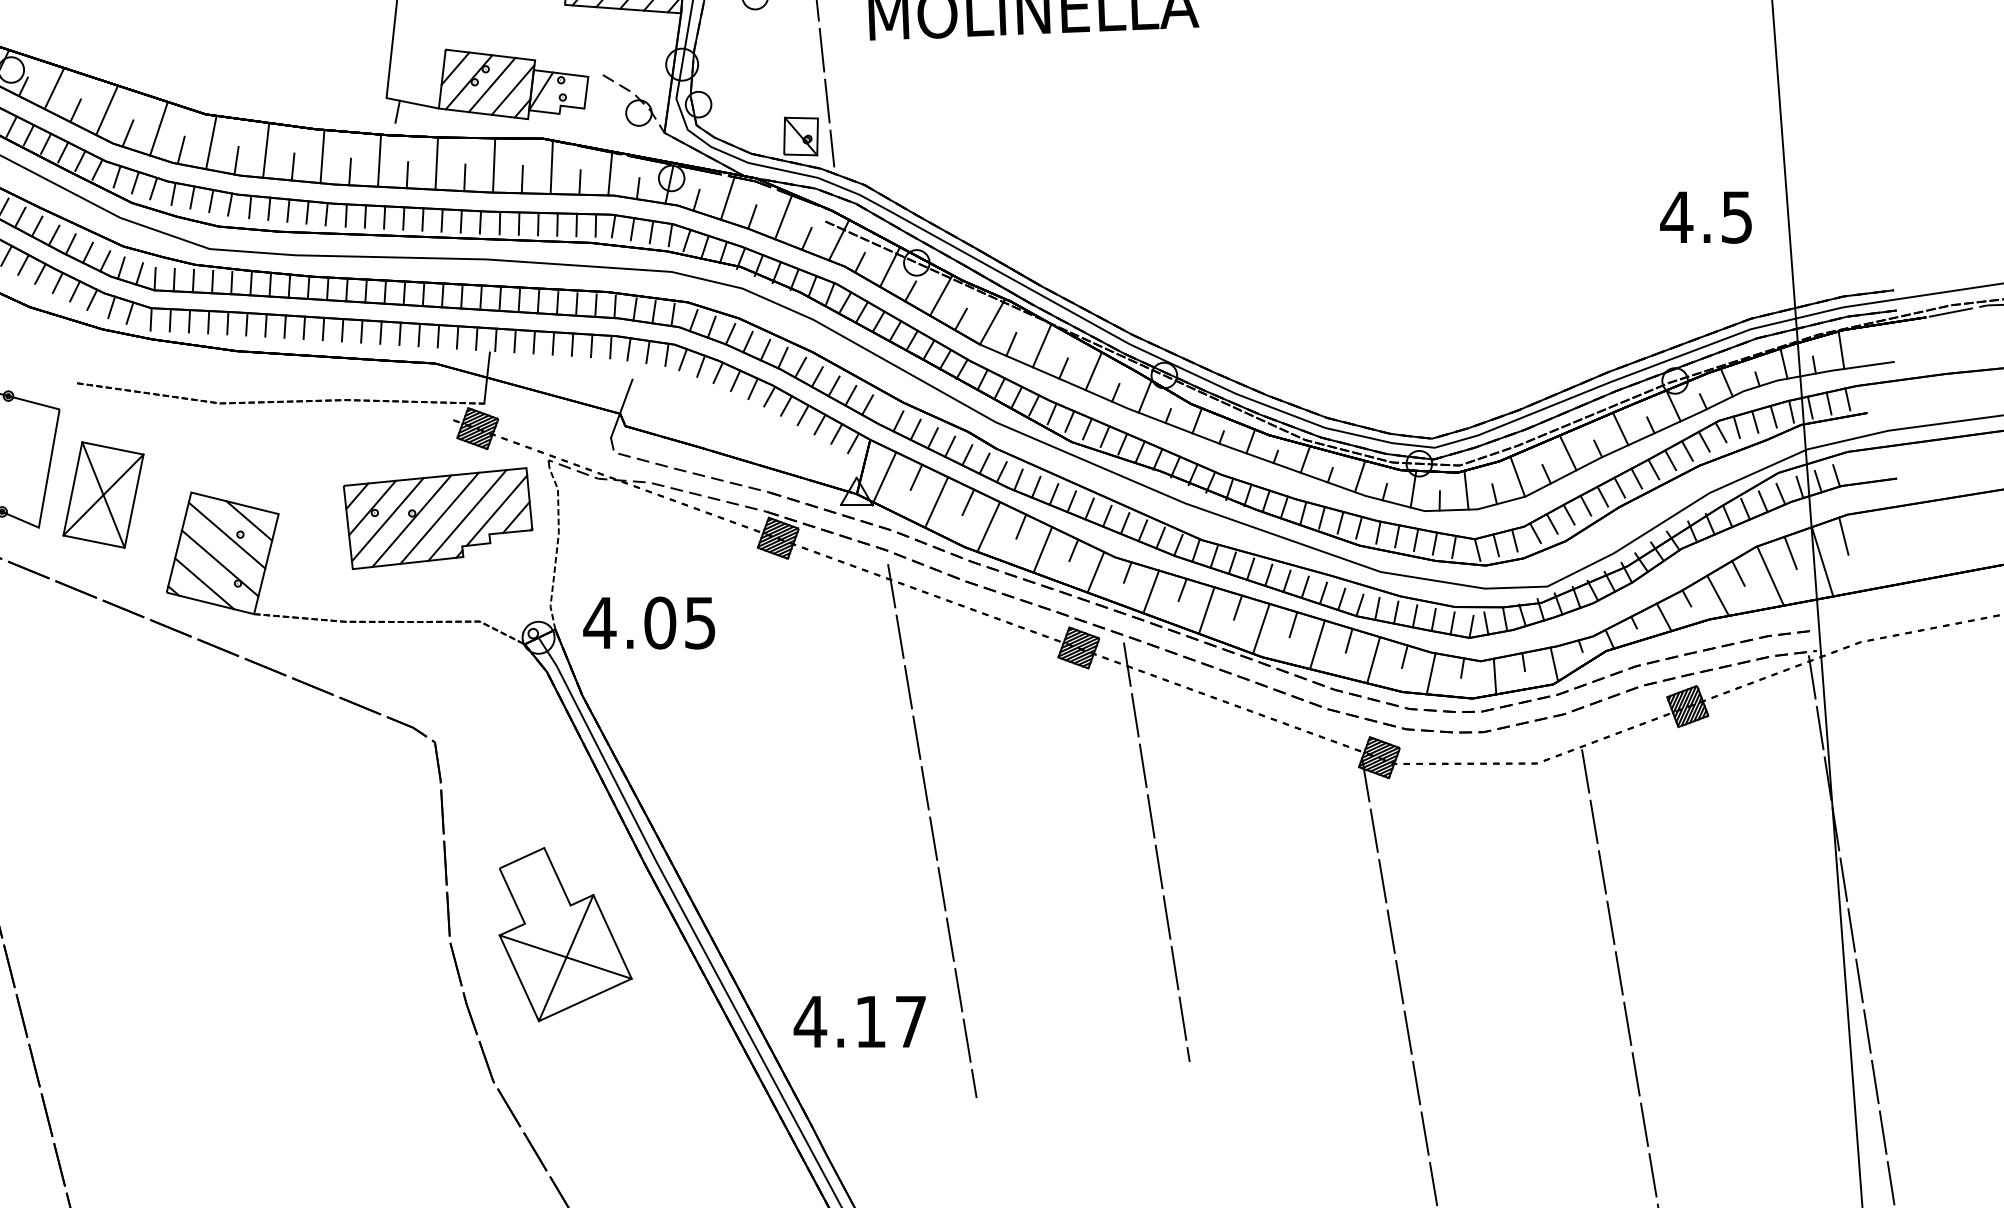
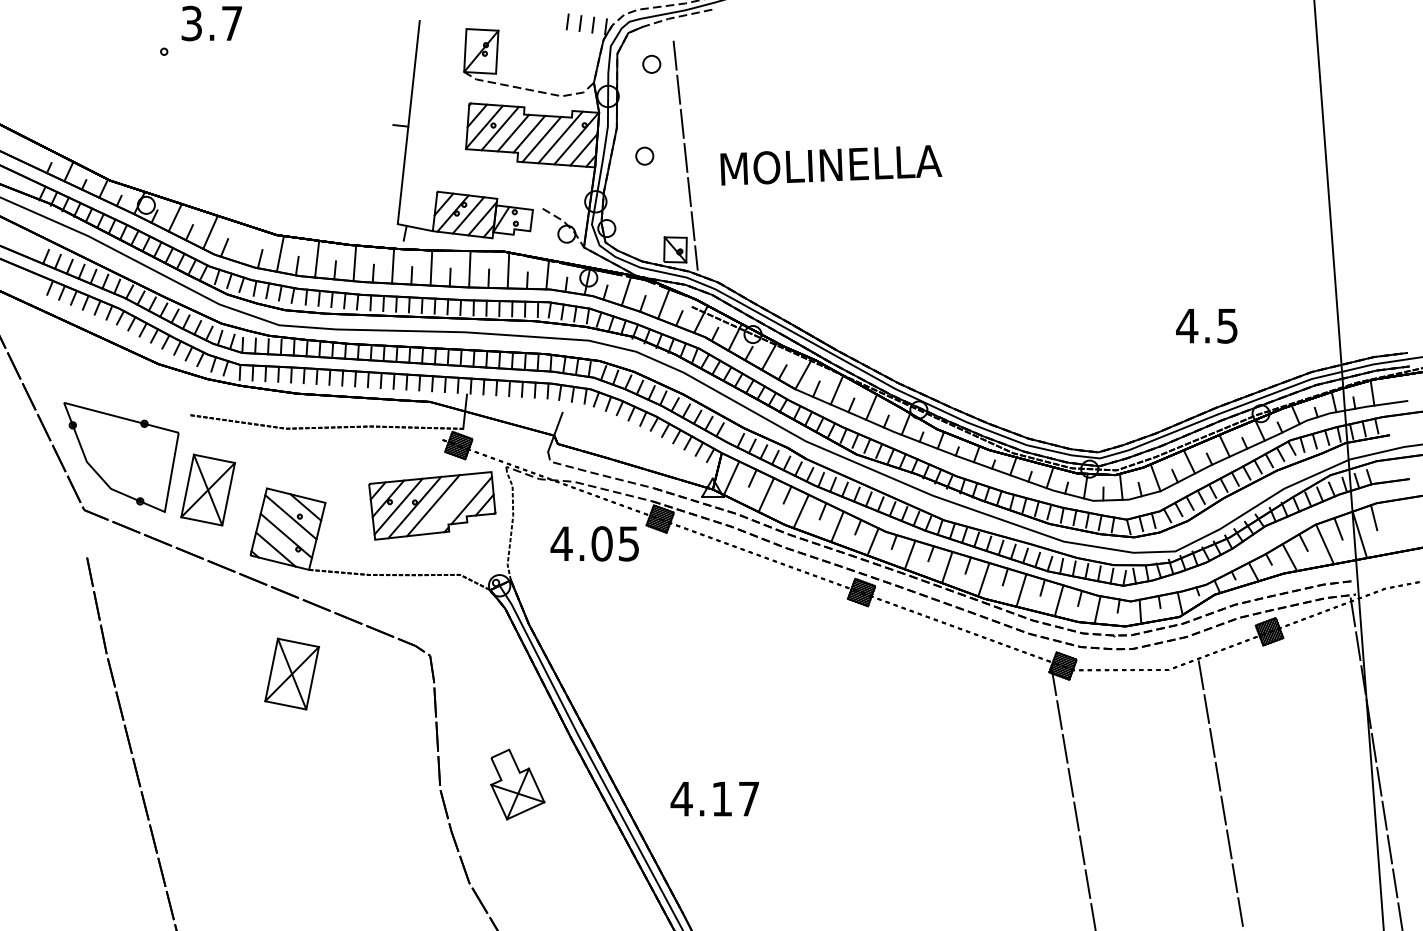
line: (159, 128) -> (245, 244), removed
text: (1705, 217) -> (1206, 326), moved
line: (466, 515) -> (451, 503), removed
text: (648, 622) -> (594, 543), moved
part: (227, 768) -> (291, 673), added
line: (932, 831) -> (763, 715), removed
line: (1156, 850) -> (913, 728), removed
part: (565, 934) -> (517, 784), size x0.6
text: (859, 1022) -> (714, 799), moved

